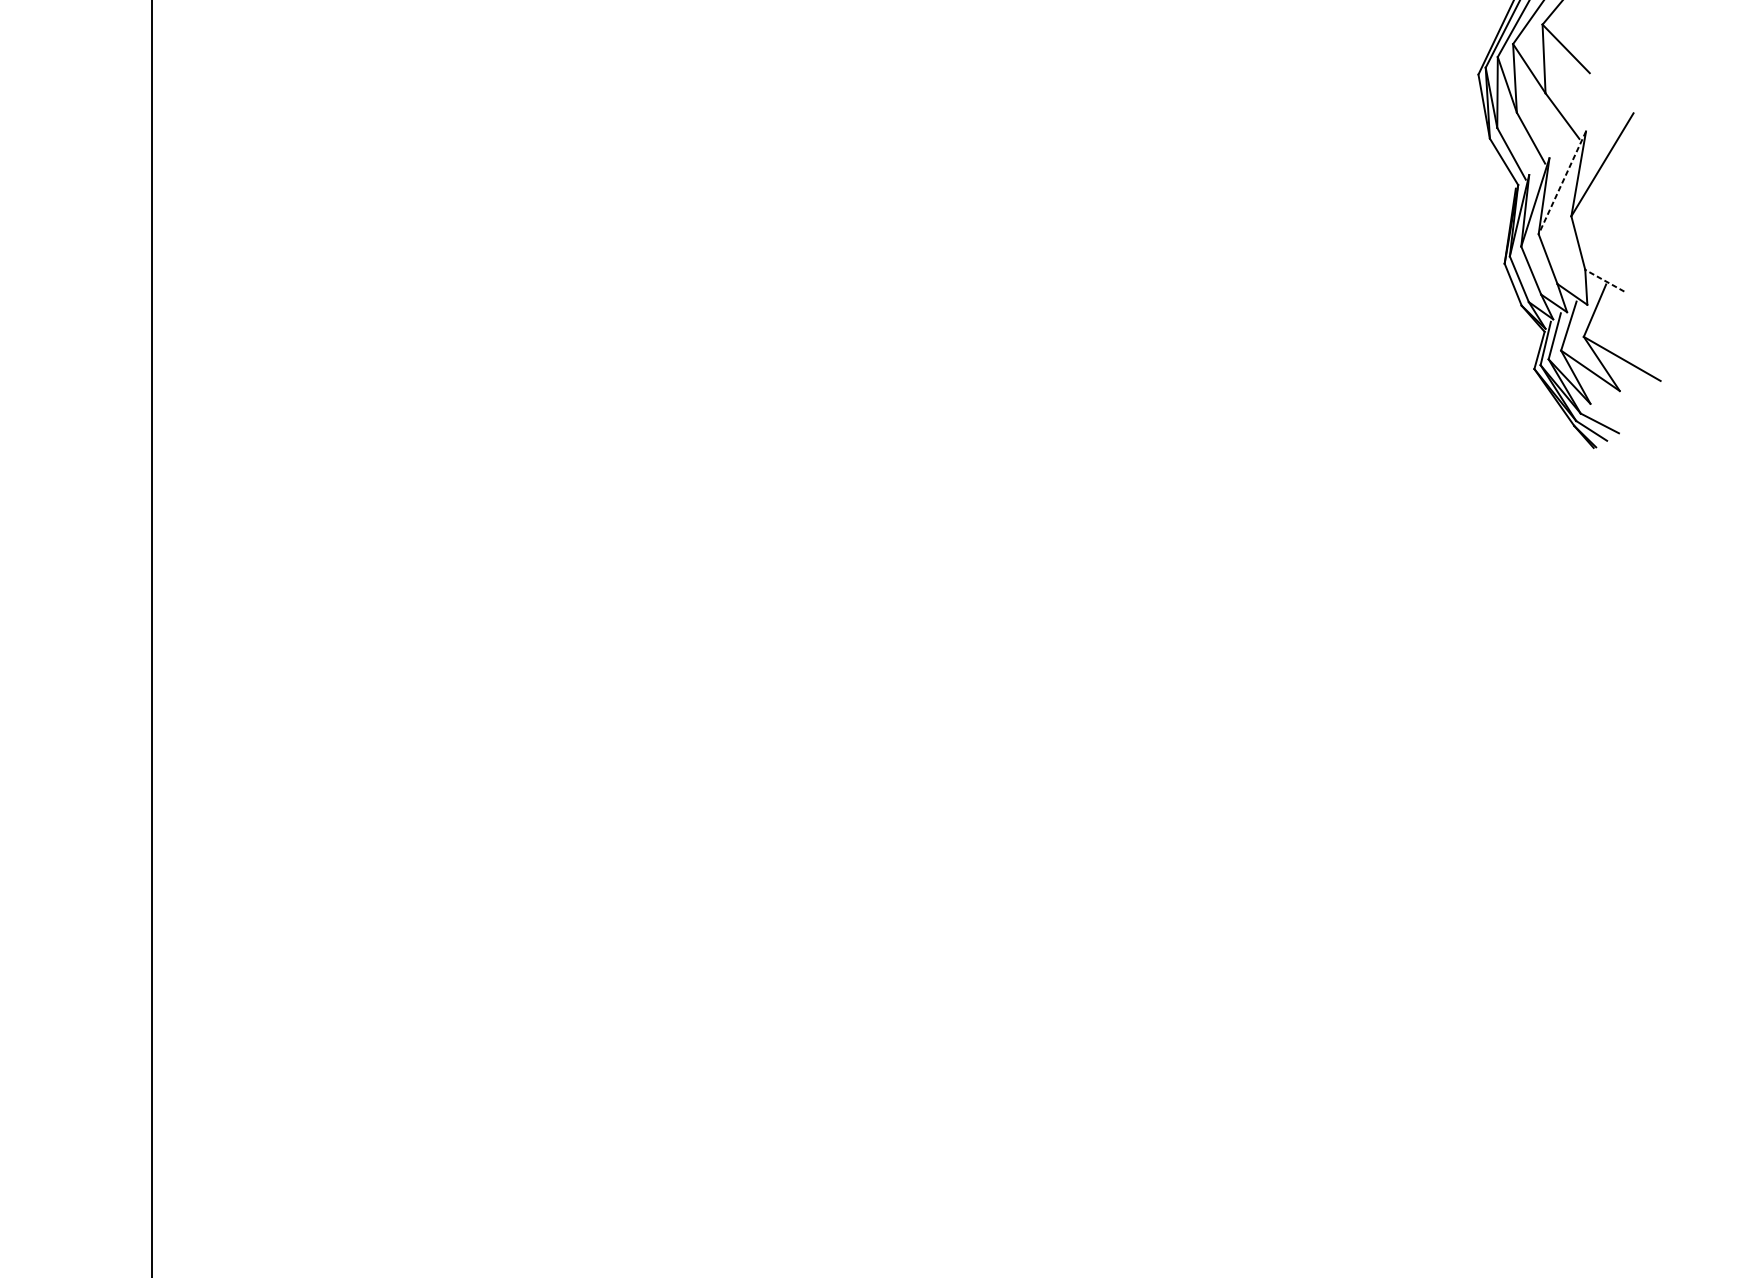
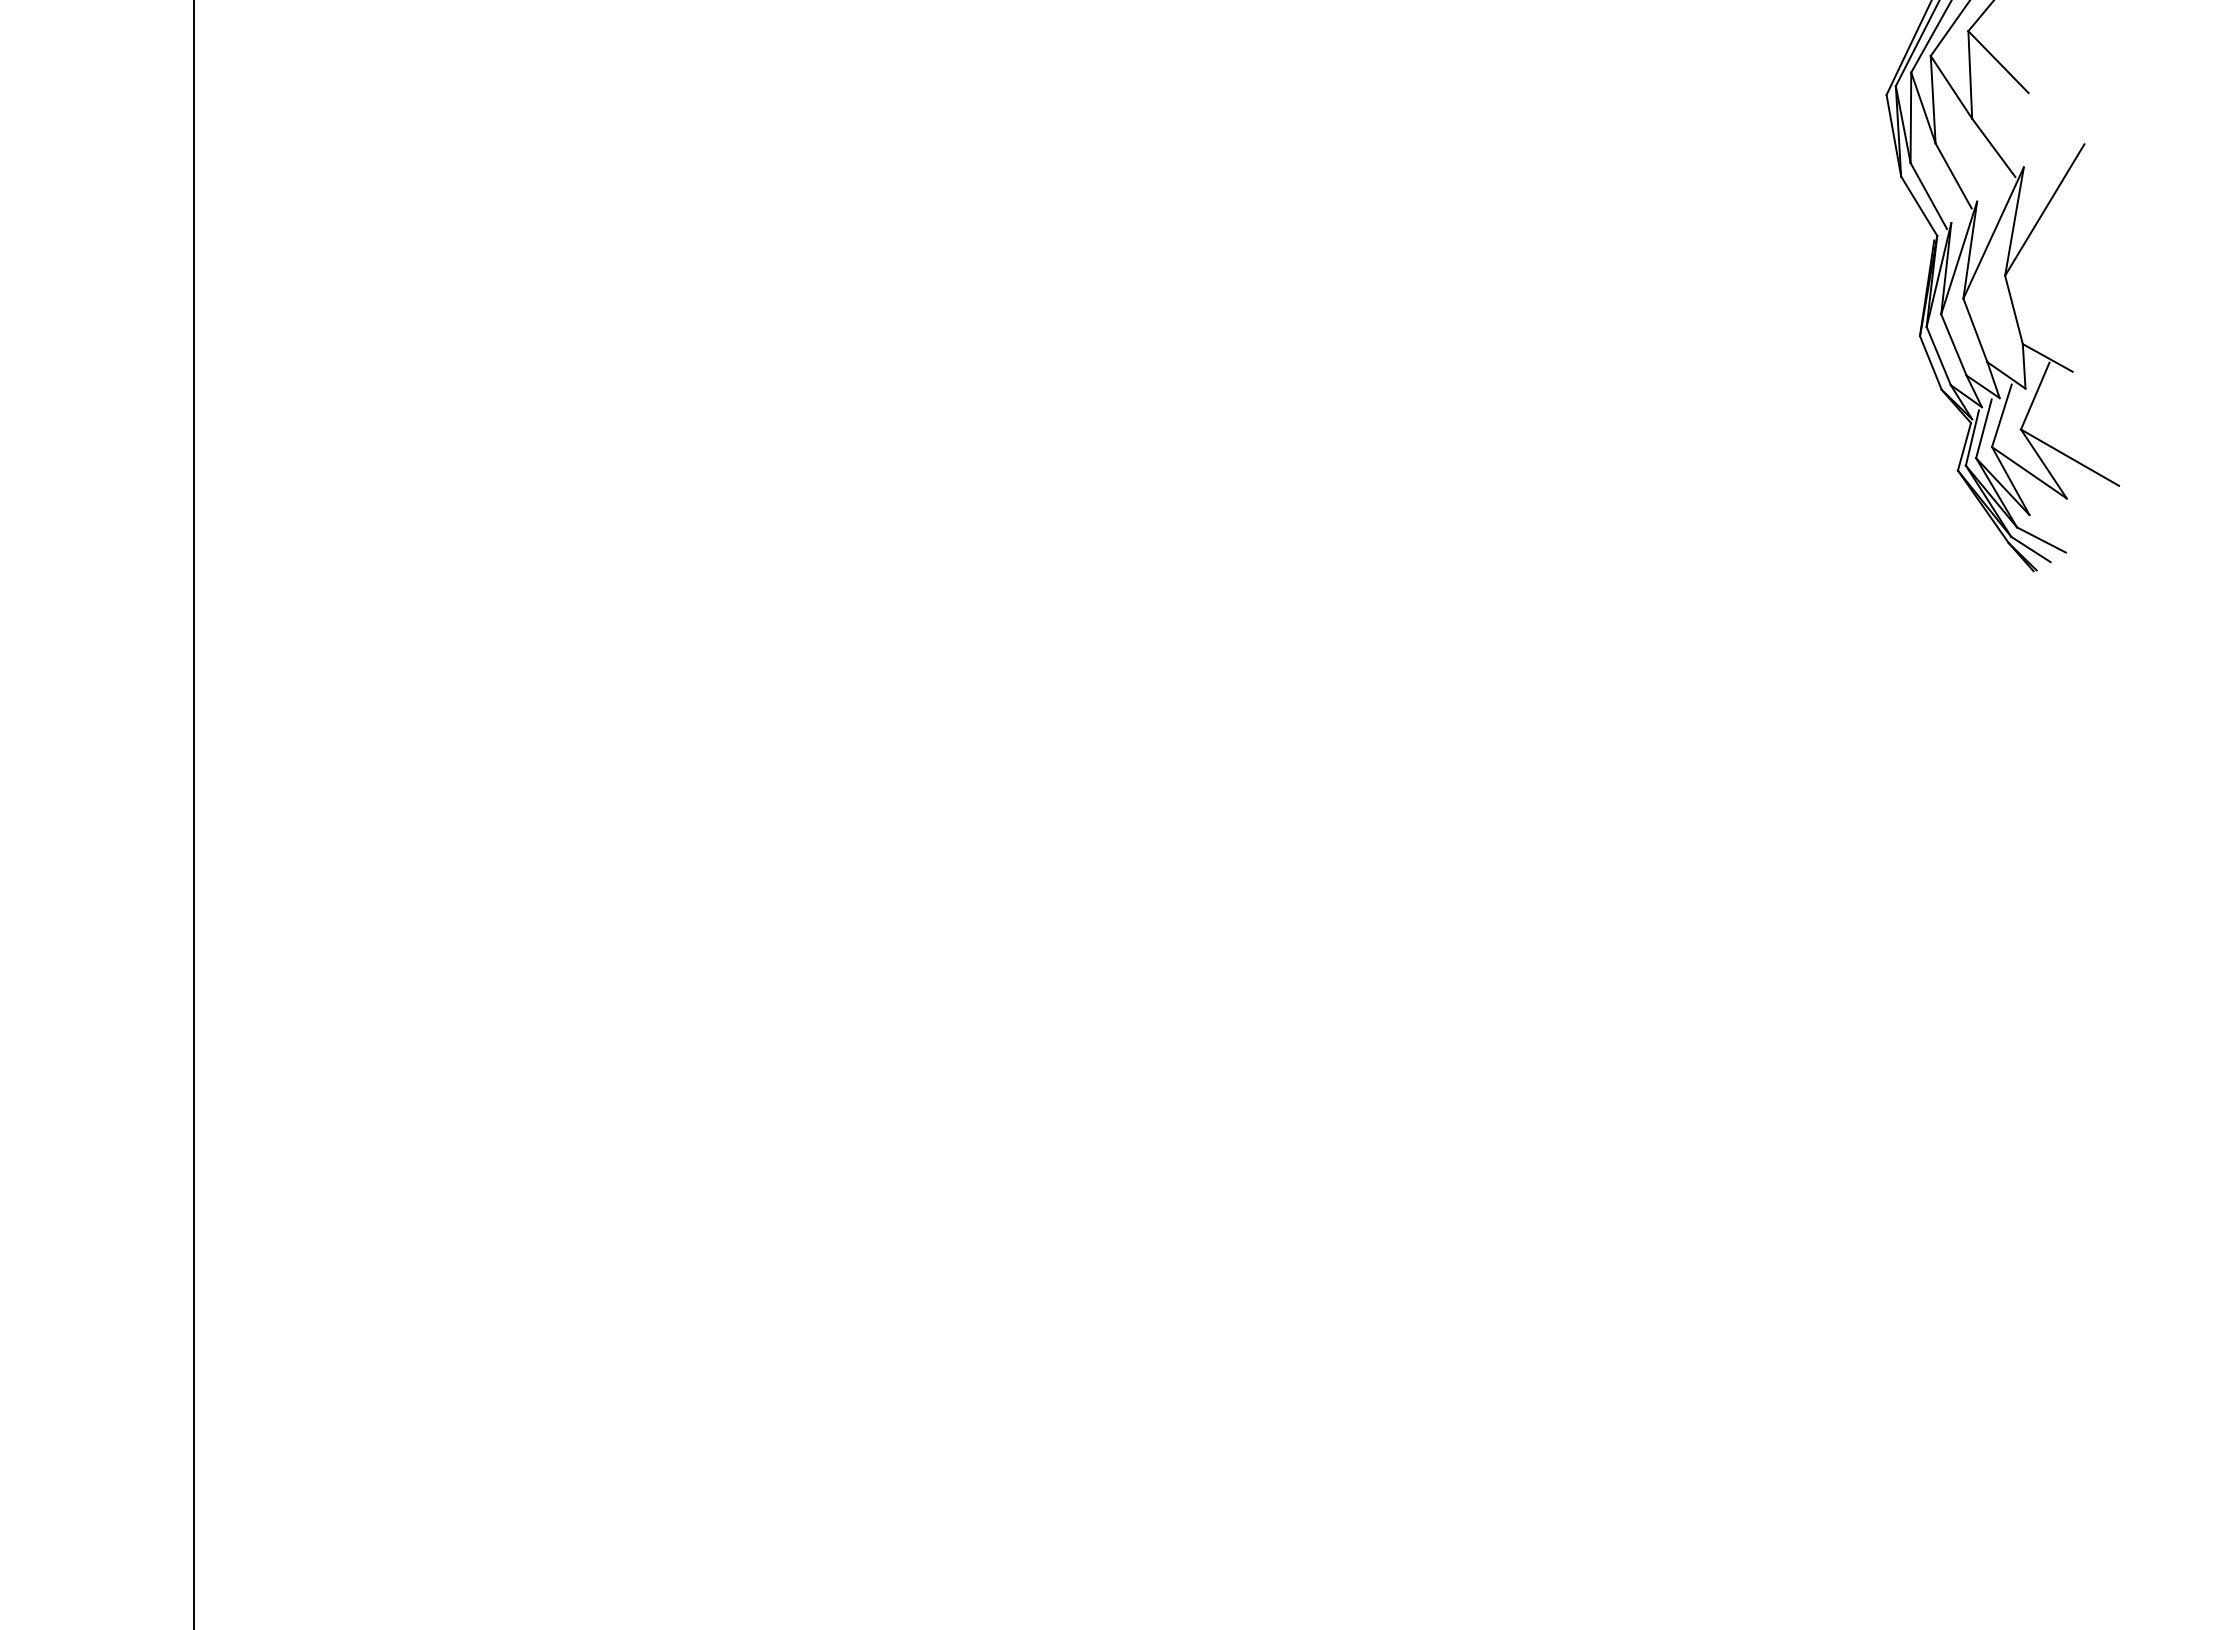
line: (1562, 183) -> (1993, 233), dashed -> solid
line: (1604, 280) -> (2047, 357), dashed -> solid

